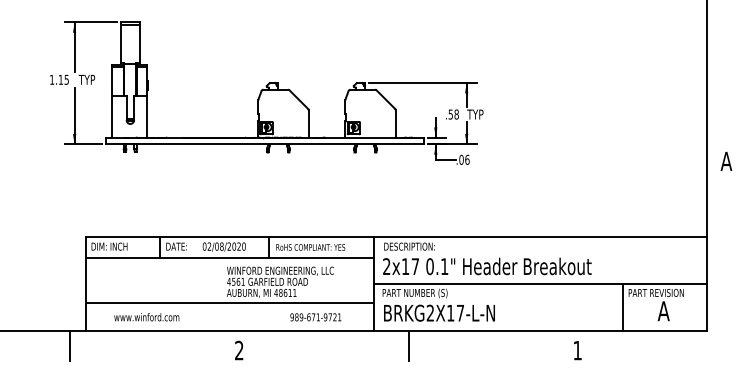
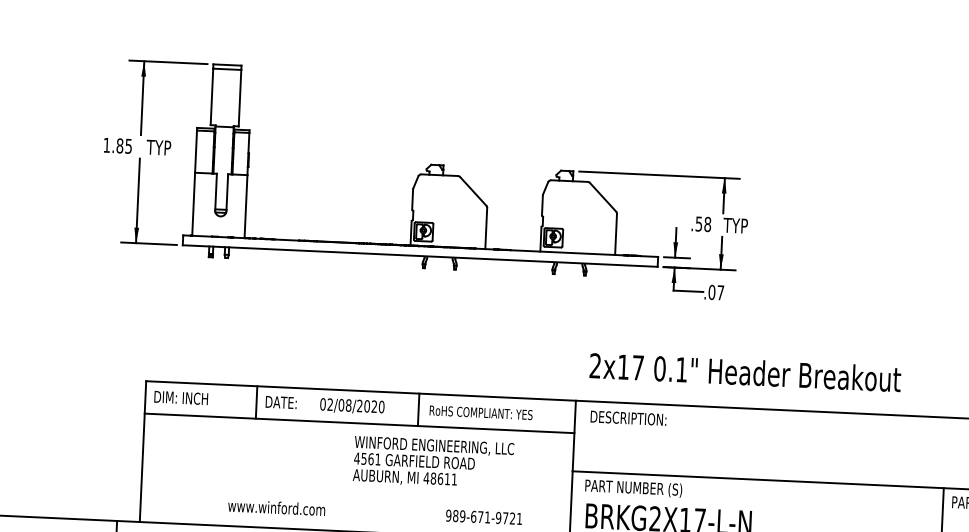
text: (60, 79) -> (119, 145), 1.15 -> 1.85
text: (467, 159) -> (720, 292), .06 -> .07
text: (487, 266) -> (745, 372), moved
line: (229, 303) -> (356, 490), removed
text: (146, 317) -> (276, 508), moved

